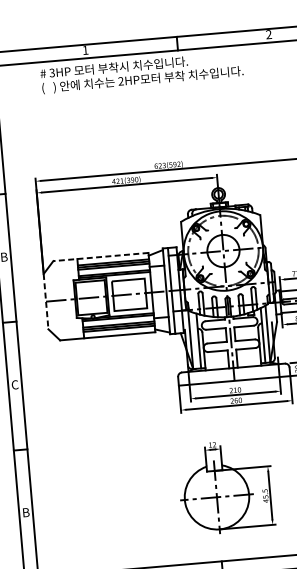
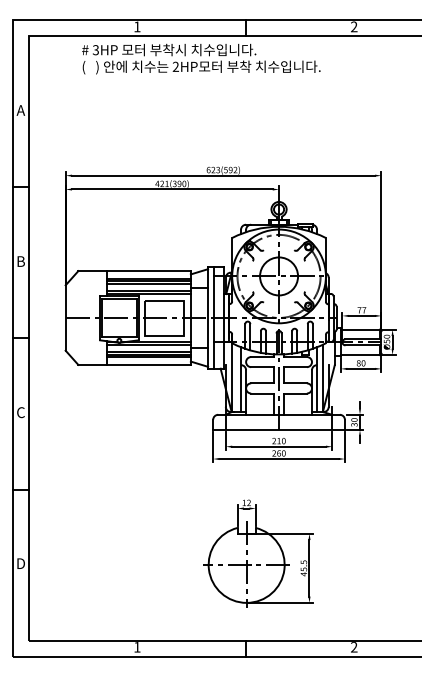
line: (100, 257) -> (134, 271), dashed -> solid
line: (45, 302) -> (65, 318), dashed -> solid
text: (25, 512) -> (20, 563), B -> D

